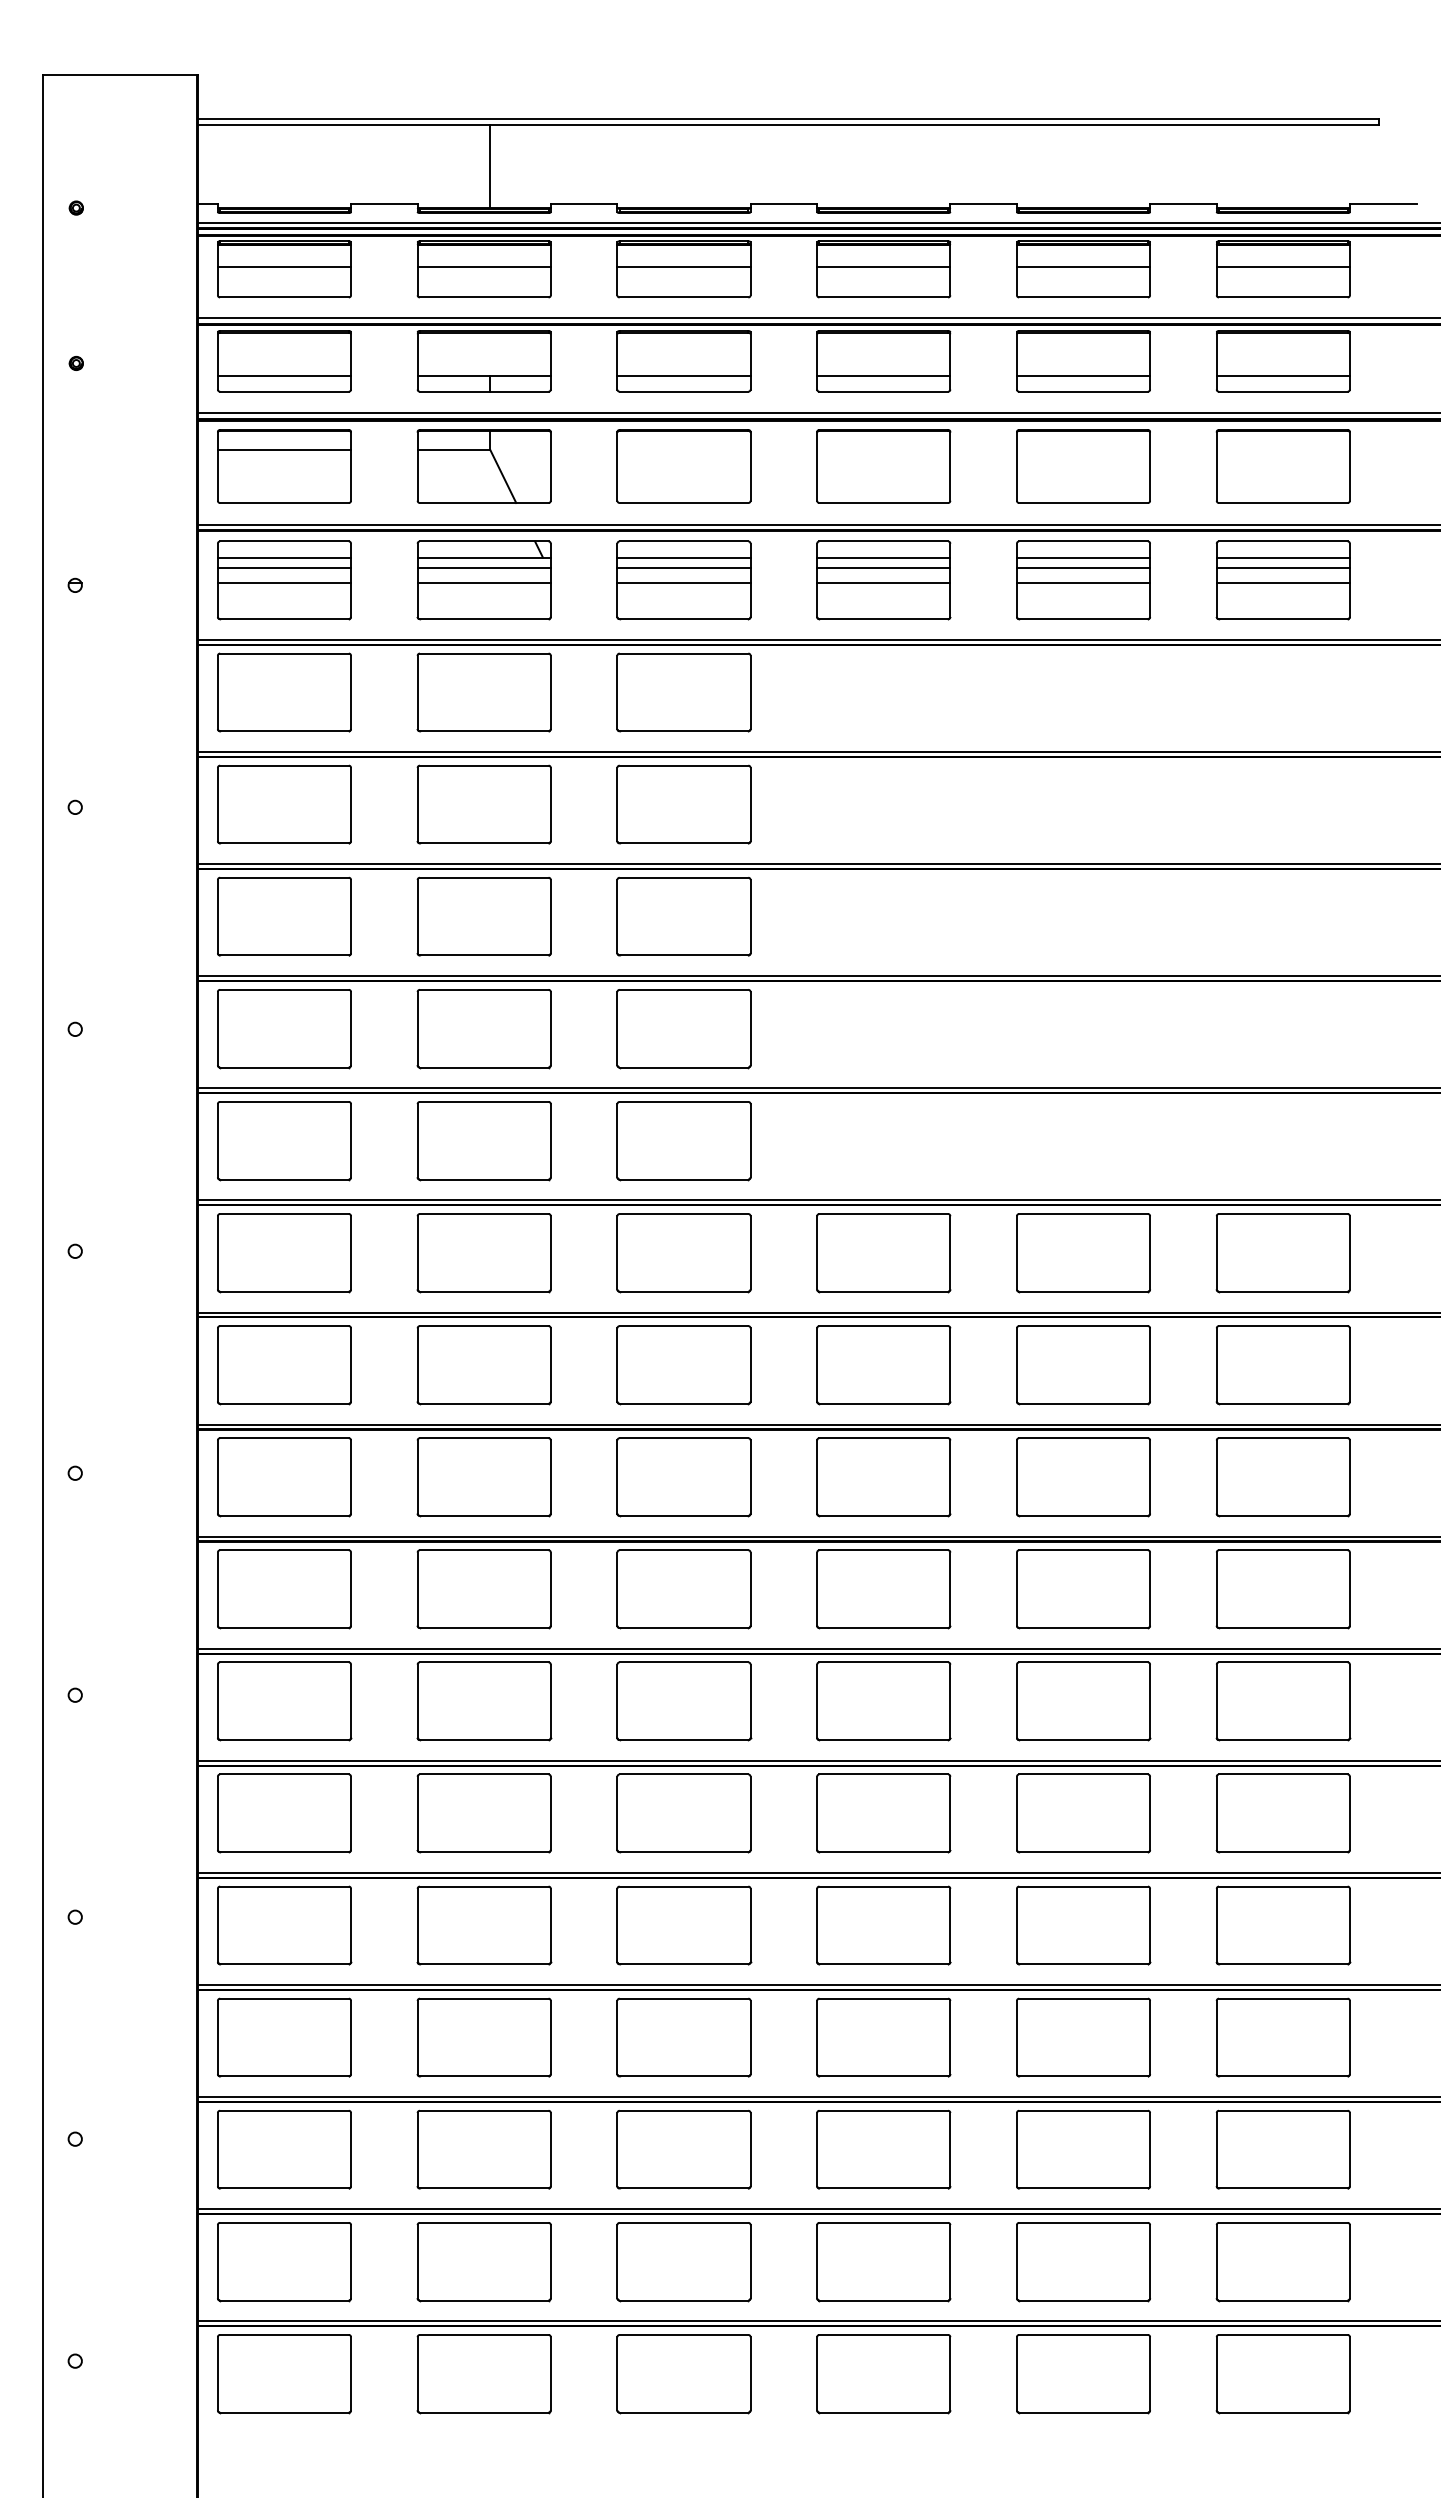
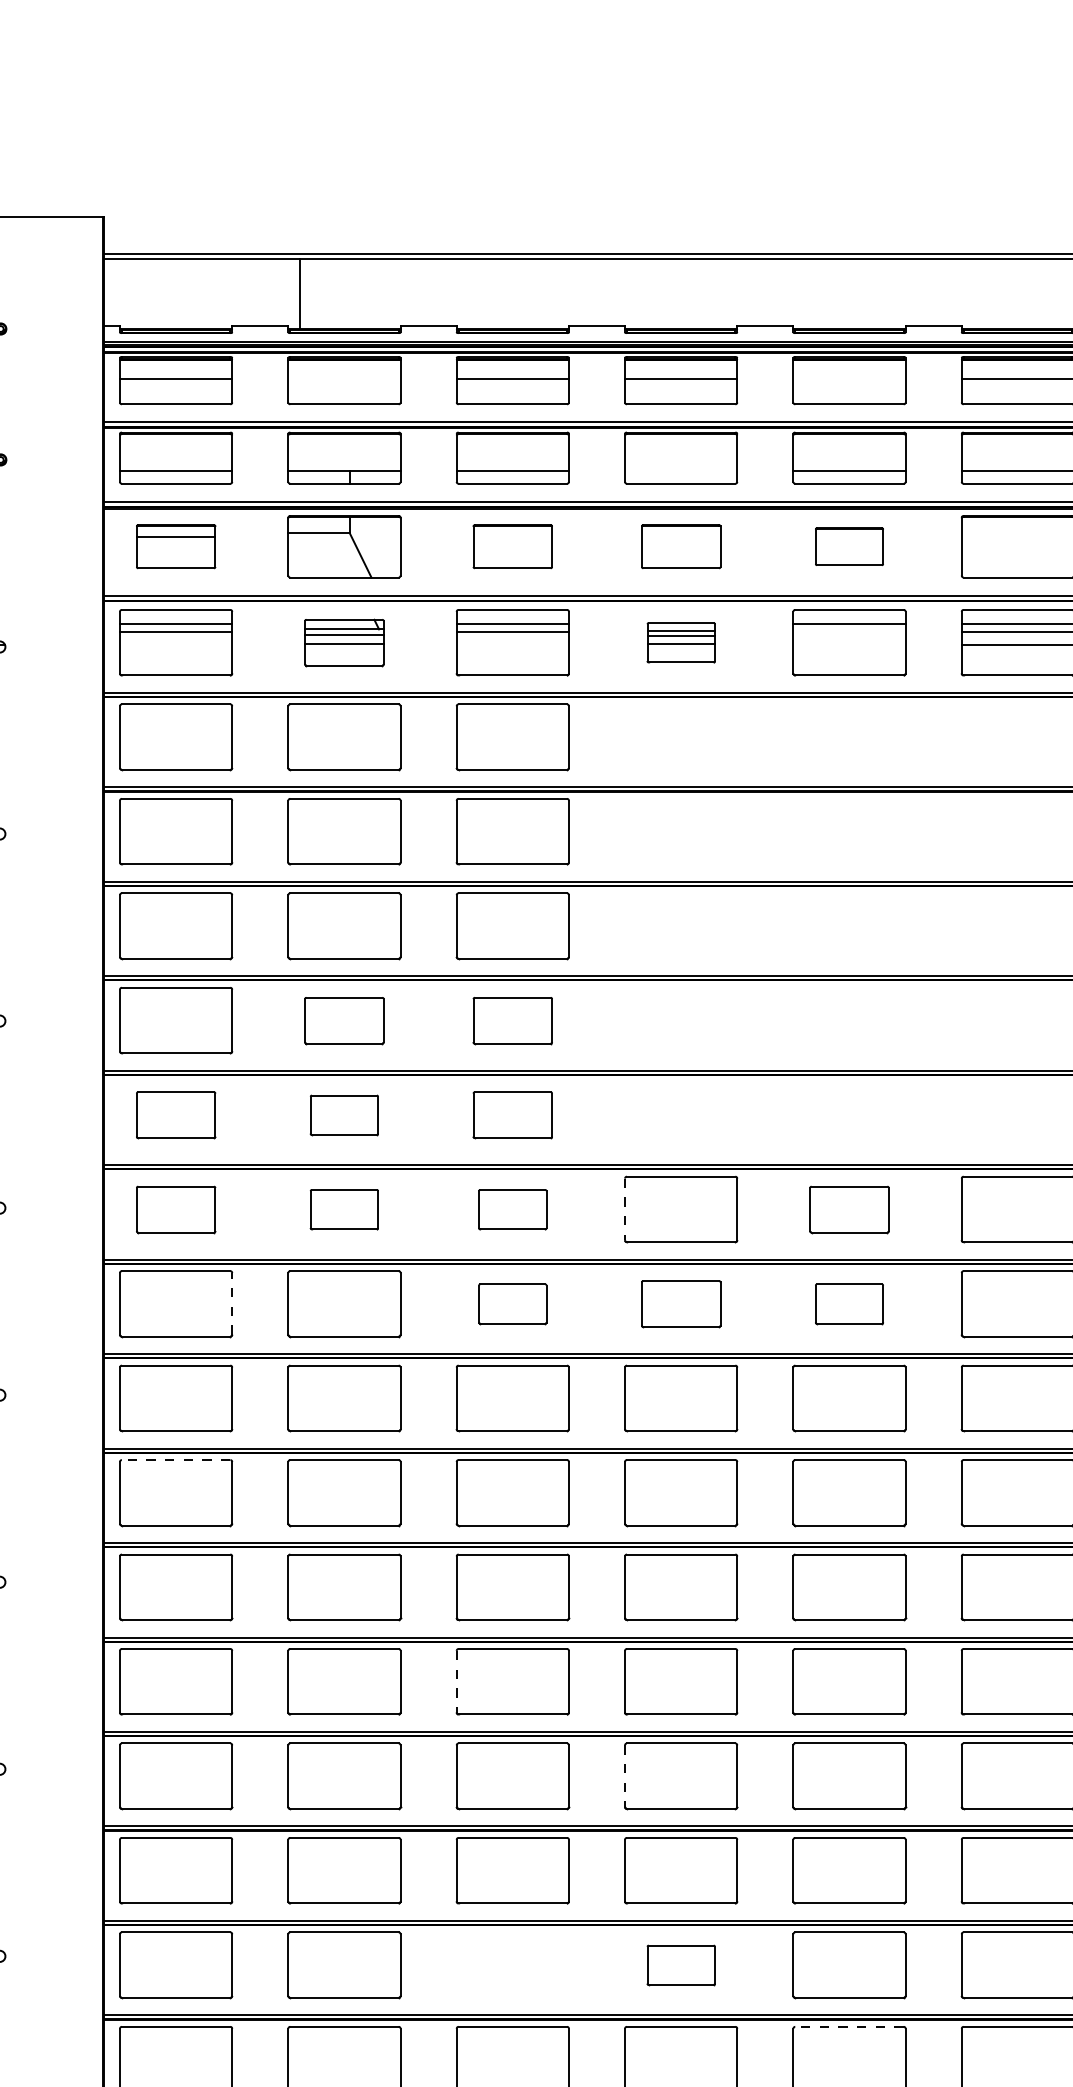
line: (490, 166) -> (300, 293), moved
line: (483, 267) -> (343, 379), removed
line: (1083, 267) -> (849, 379), removed
line: (883, 376) -> (680, 470), removed
part: (284, 466) -> (176, 546), size x0.7
part: (683, 466) -> (512, 546), size x0.7
part: (883, 466) -> (680, 546), size x0.7
part: (1083, 466) -> (849, 546), size x0.6
line: (1083, 567) -> (849, 631), removed
part: (483, 580) -> (343, 642), size x0.7
part: (883, 580) -> (680, 642), size x0.6
line: (284, 583) -> (176, 645), removed
line: (683, 583) -> (512, 645), removed
line: (1083, 583) -> (849, 645), removed
part: (483, 1029) -> (343, 1021), size x0.7
part: (683, 1029) -> (512, 1021), size x0.7
part: (284, 1141) -> (176, 1115), size x0.7
part: (483, 1141) -> (343, 1115), size x0.6
part: (683, 1141) -> (512, 1115), size x0.7
line: (817, 1252) -> (625, 1209), solid -> dashed
part: (284, 1253) -> (176, 1209), size x0.7
part: (483, 1253) -> (343, 1209), size x0.6
part: (683, 1253) -> (512, 1209), size x0.6
part: (1083, 1253) -> (849, 1209), size x0.7
line: (351, 1364) -> (232, 1303), solid -> dashed
part: (683, 1365) -> (512, 1304), size x0.6
part: (883, 1365) -> (680, 1304), size x0.7
part: (1083, 1365) -> (849, 1304), size x0.6
line: (283, 1550) -> (175, 1460), solid -> dashed
line: (617, 1813) -> (456, 1681), solid -> dashed
line: (817, 1925) -> (625, 1776), solid -> dashed
part: (683, 2149) -> (512, 1965), removed
part: (883, 2149) -> (680, 1965), size x0.6
line: (1083, 2222) -> (849, 2026), solid -> dashed

